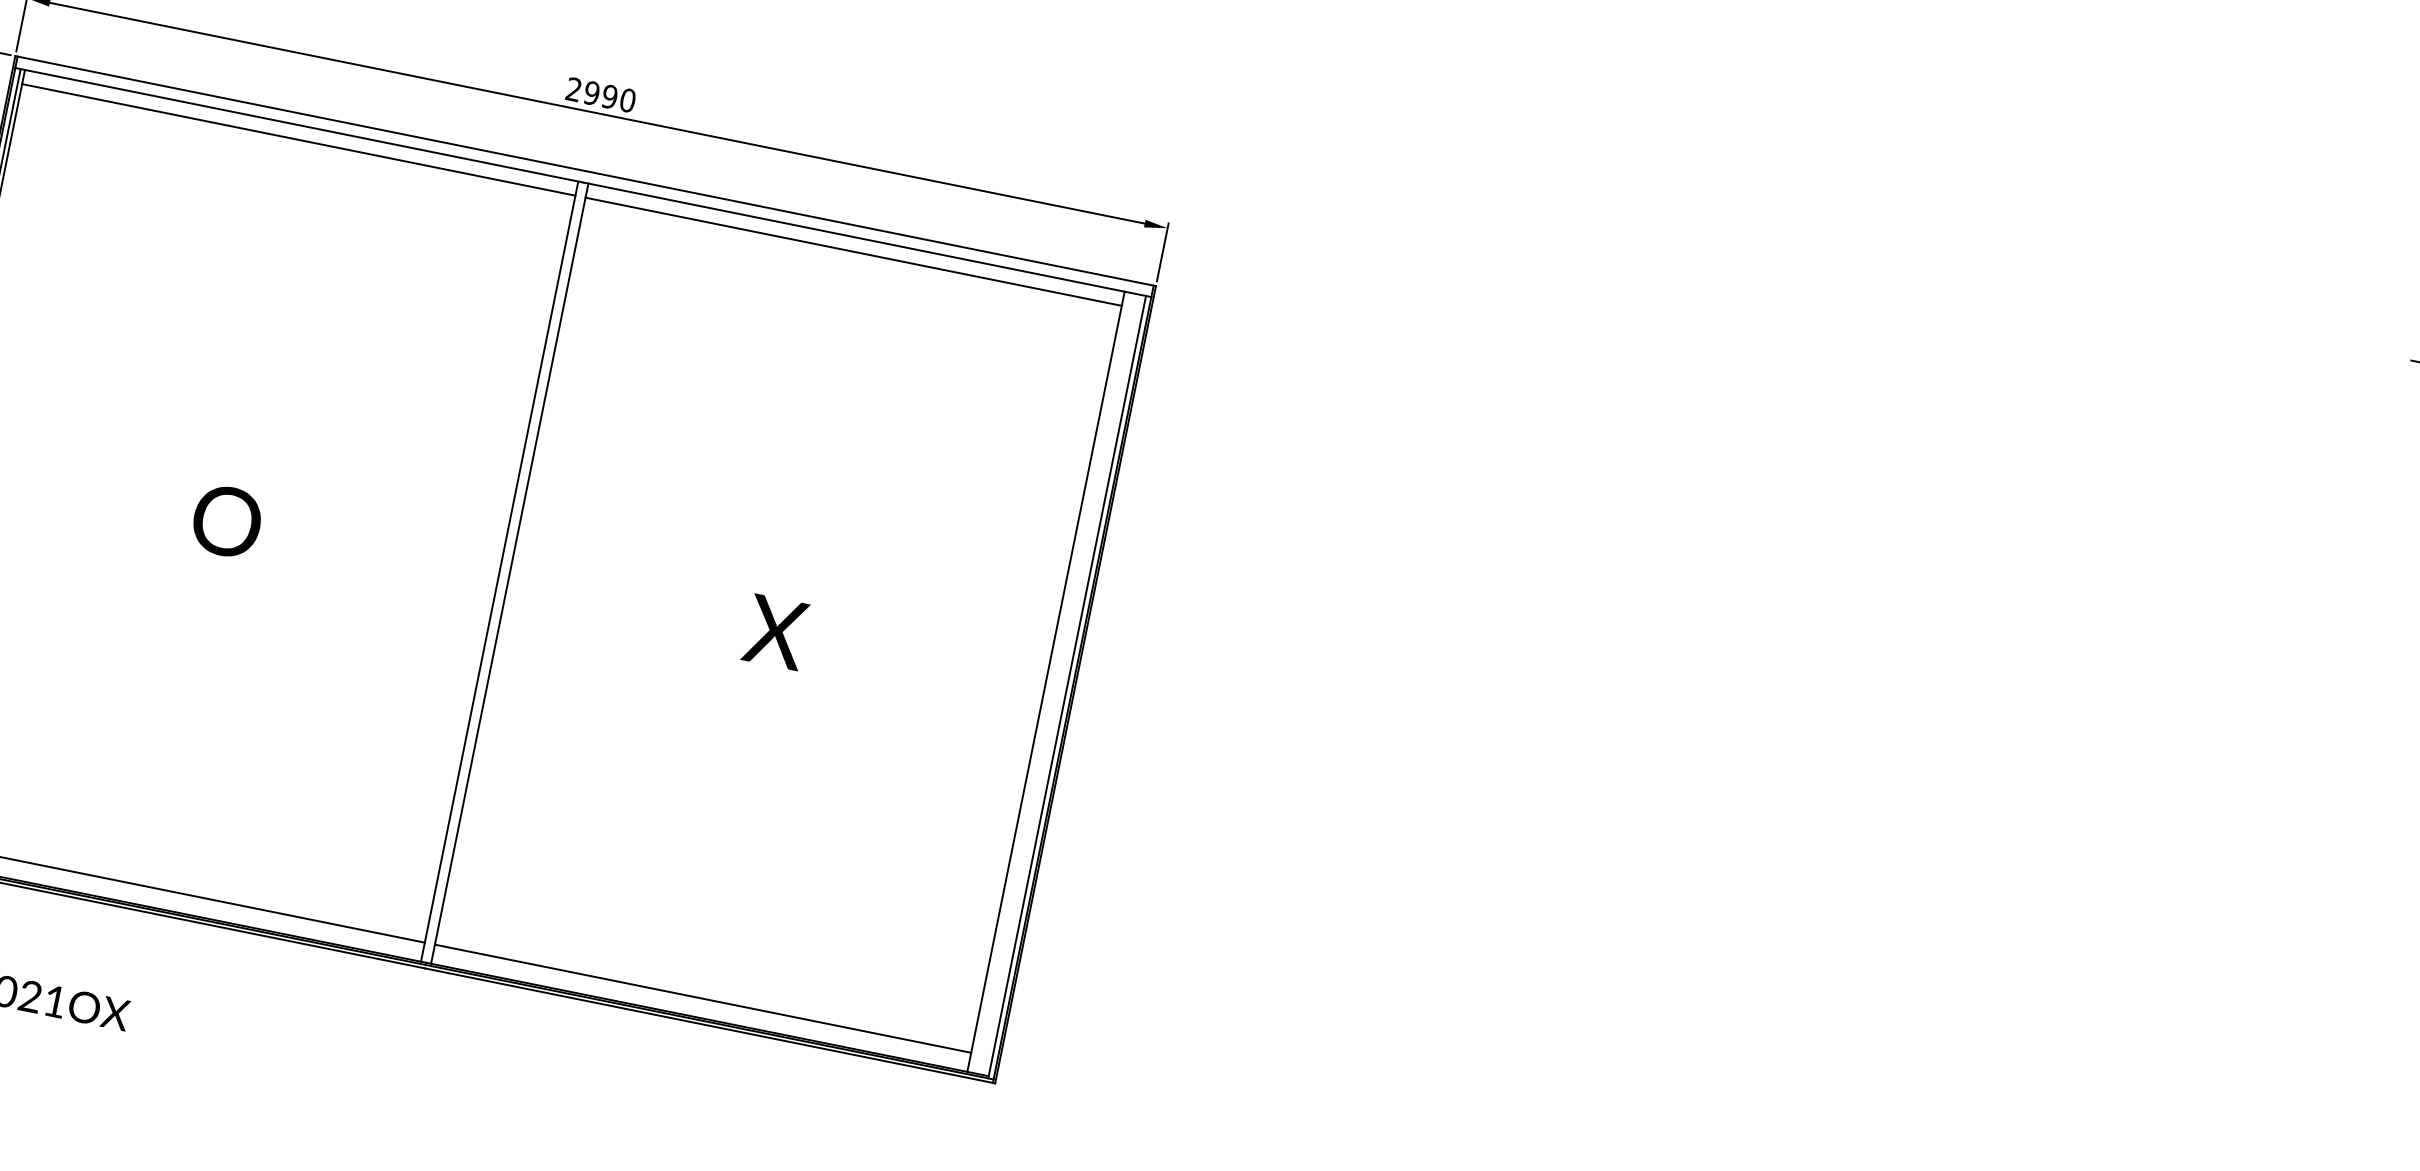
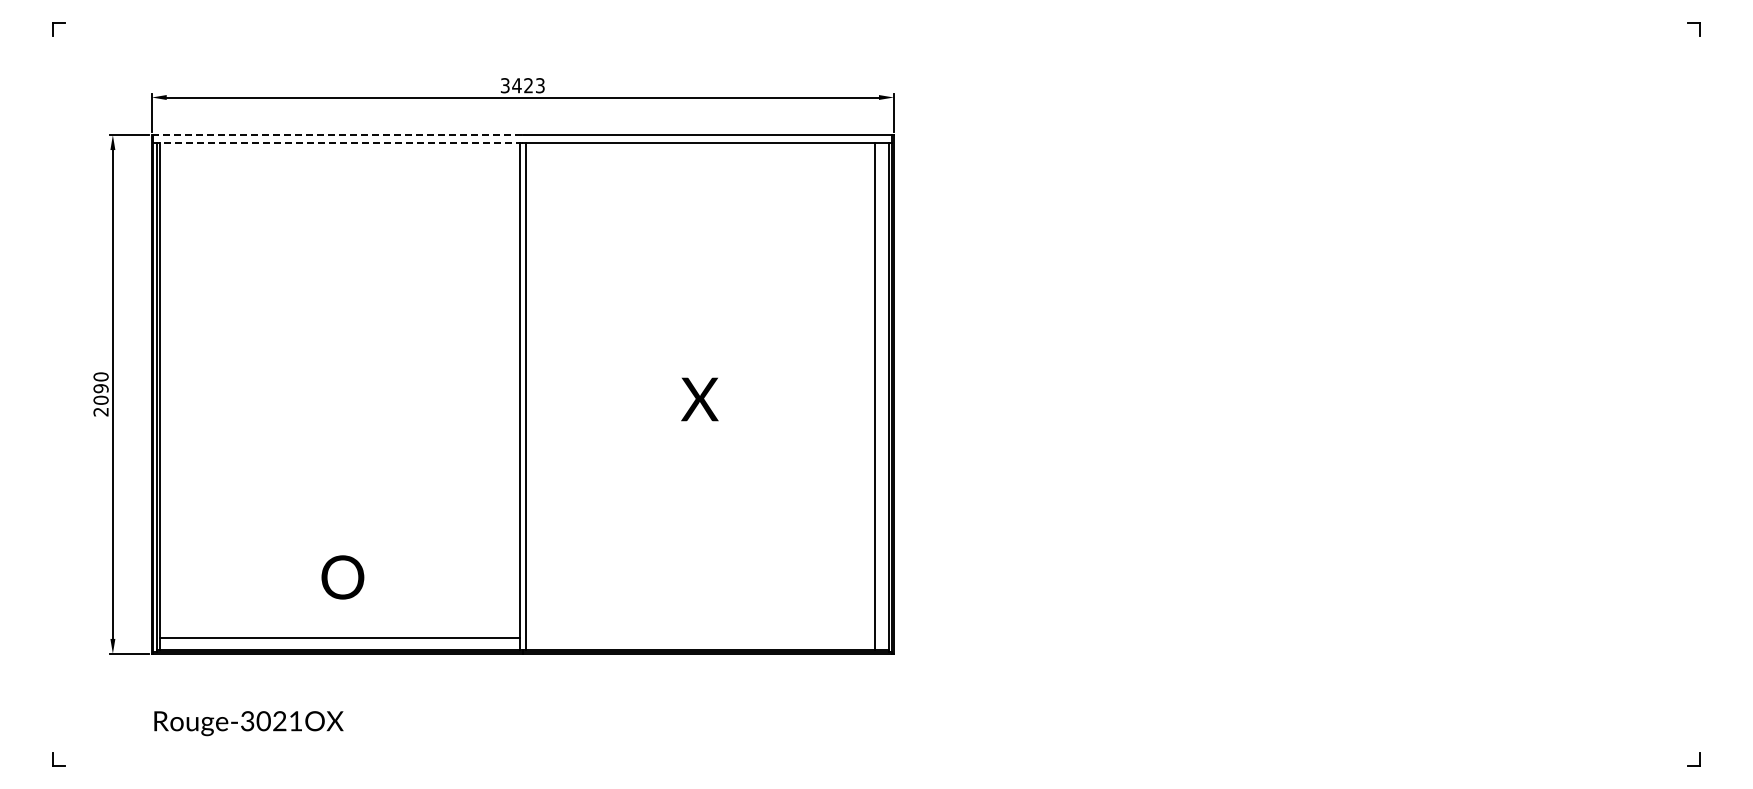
text: (600, 94) -> (522, 85), 2990 -> 3423
line: (300, 114) -> (337, 135), solid -> dashed
line: (300, 125) -> (338, 142), solid -> dashed
line: (298, 139) -> (339, 151), removed
line: (853, 251) -> (700, 151), removed
text: (226, 521) -> (342, 577), moved
line: (703, 998) -> (700, 637), removed

